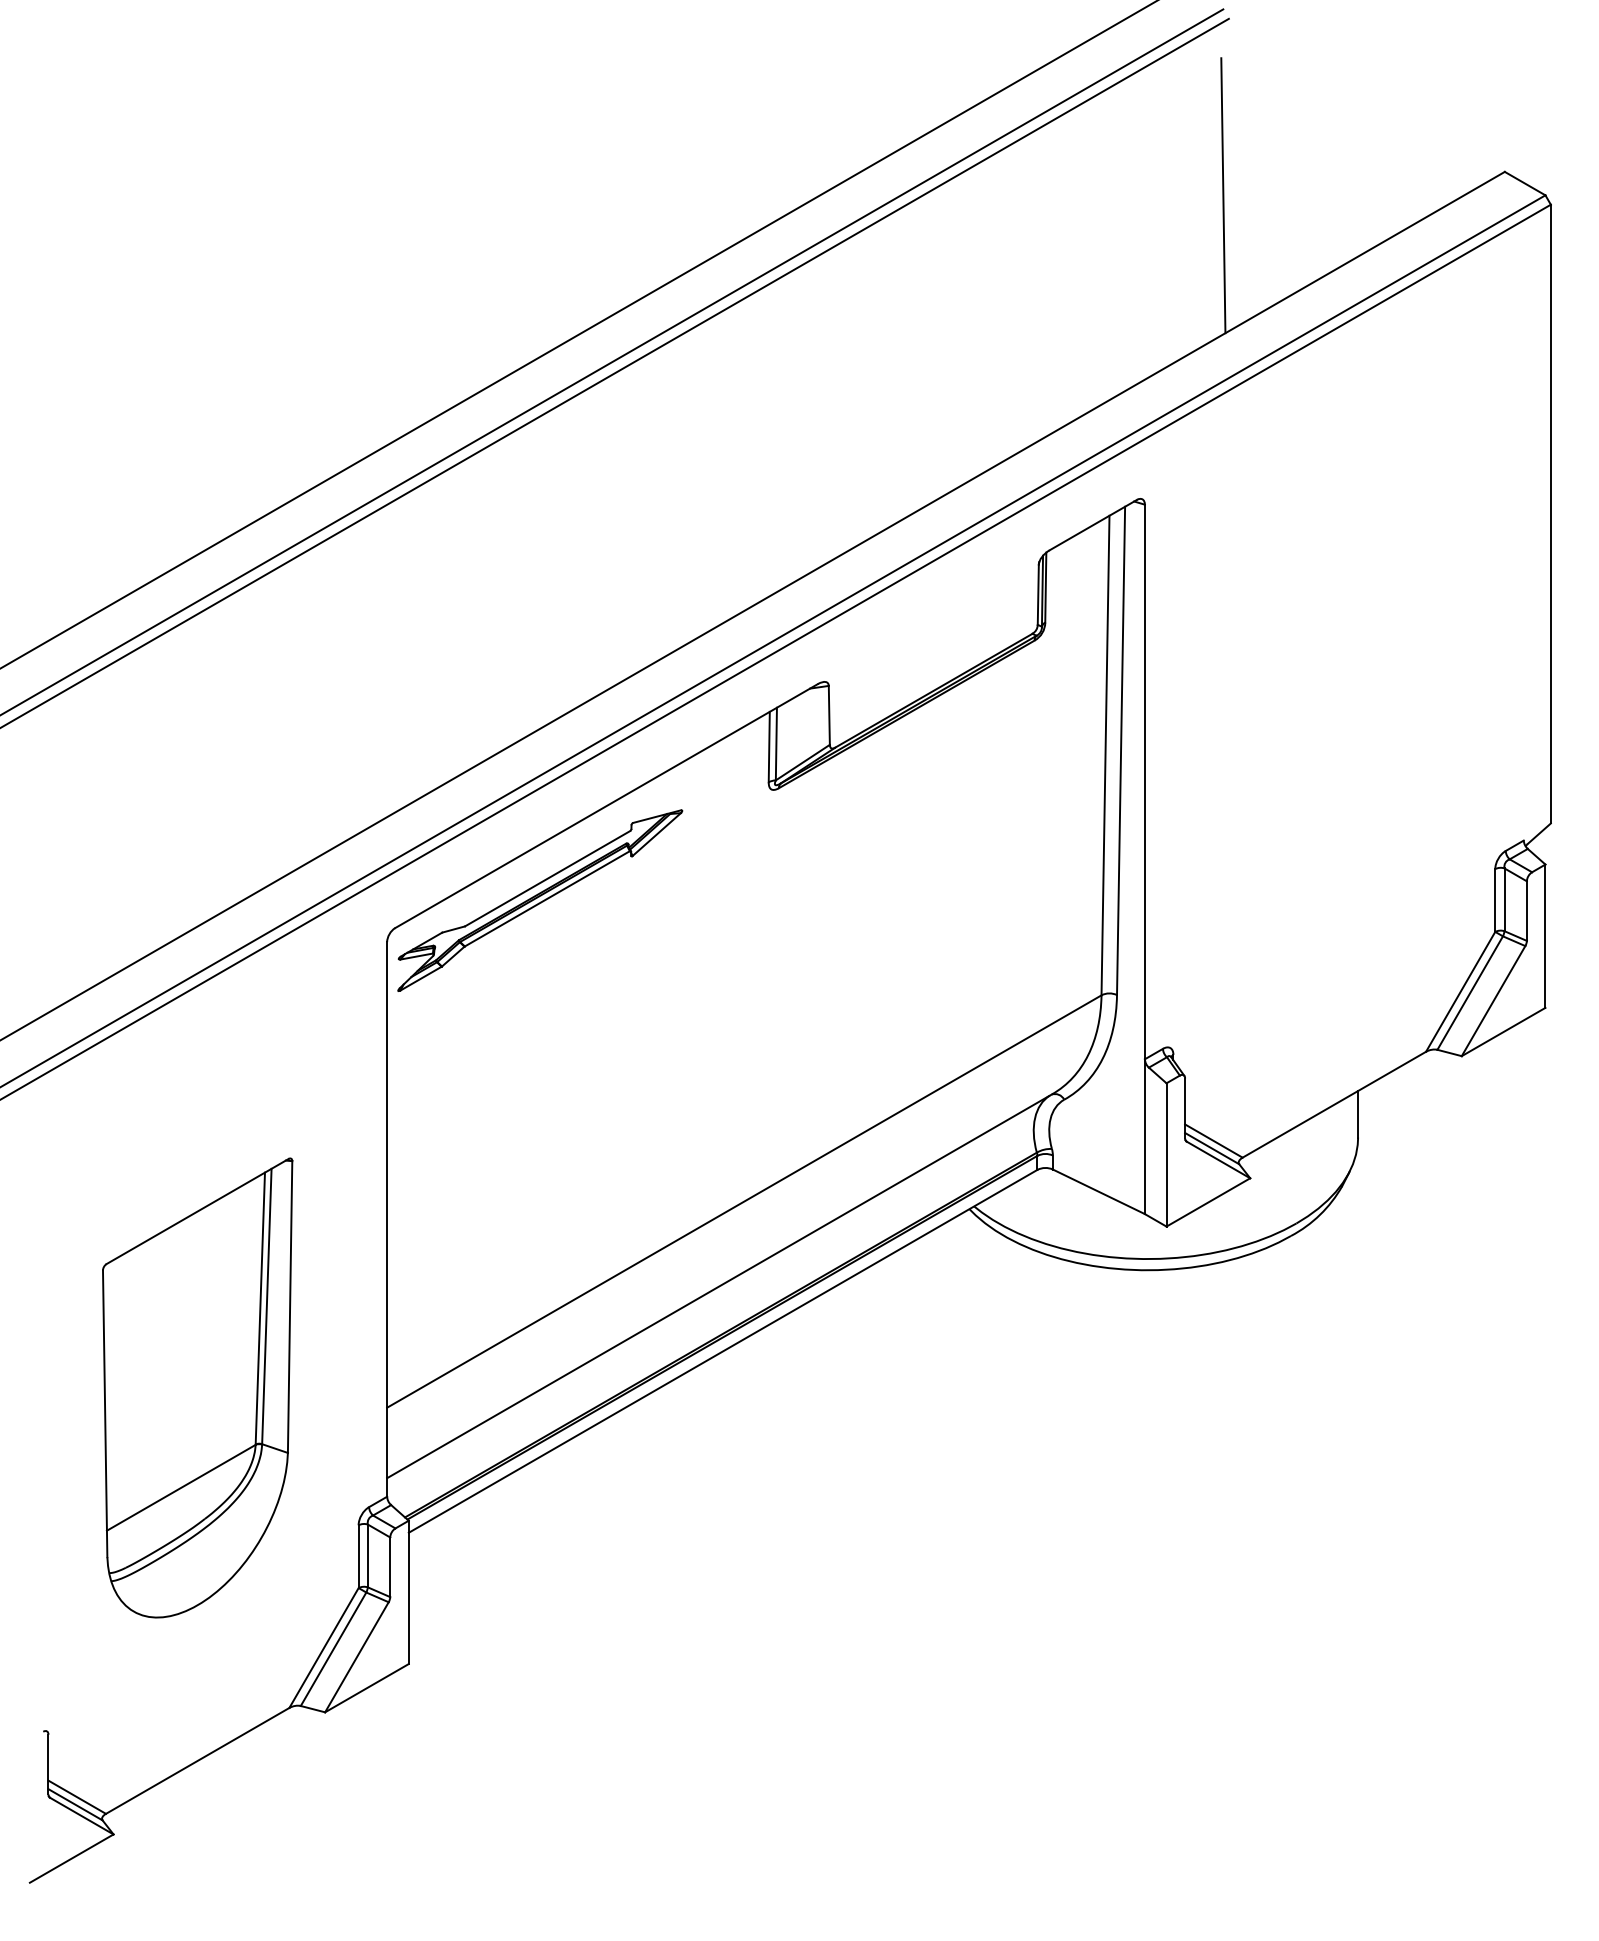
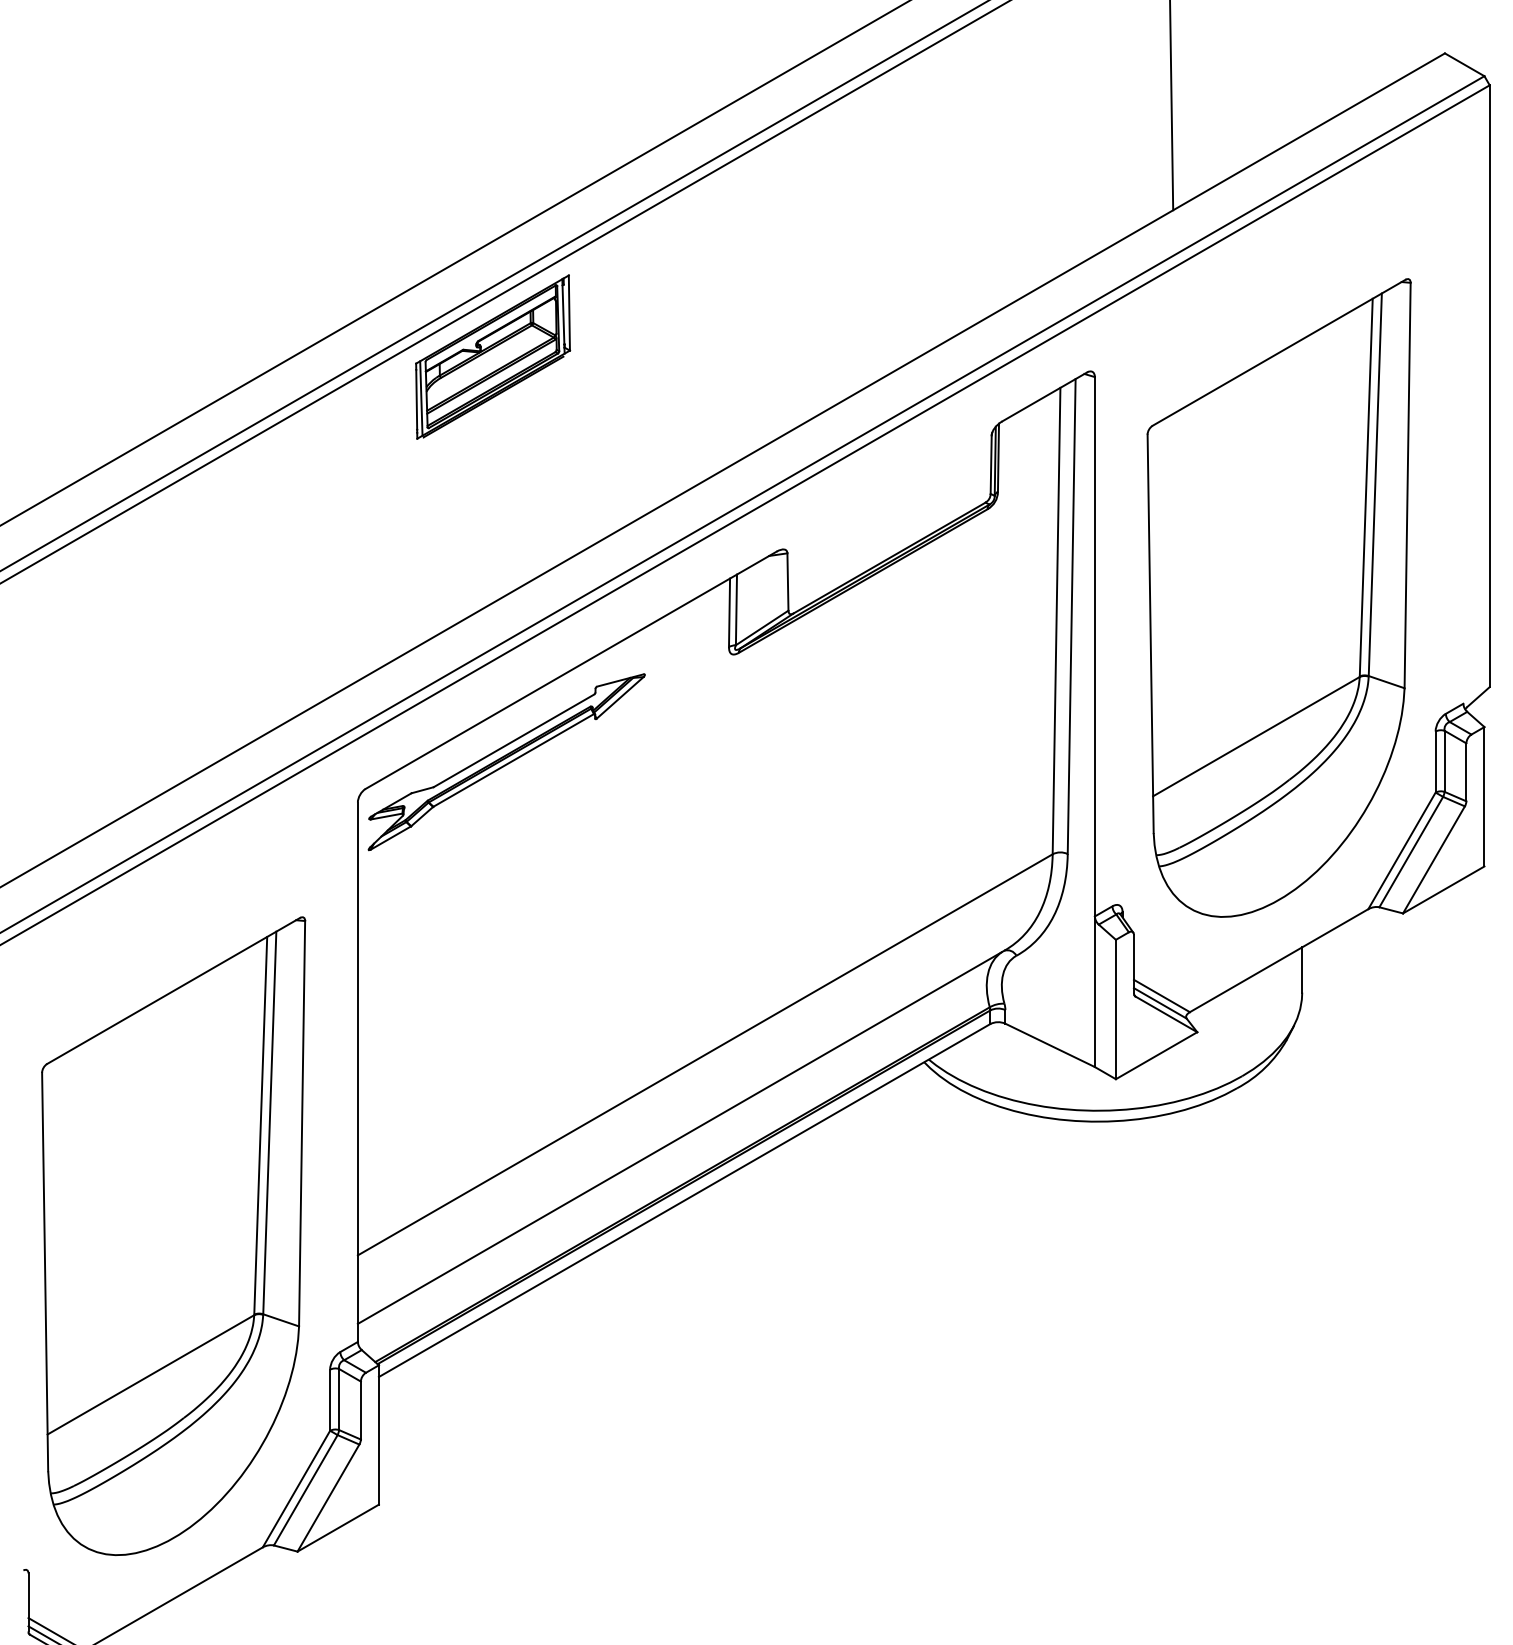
part: (526, 484) -> (493, 357), added
part: (1334, 731) -> (1279, 597), added
part: (197, 1387) -> (173, 1235), size x1.43

